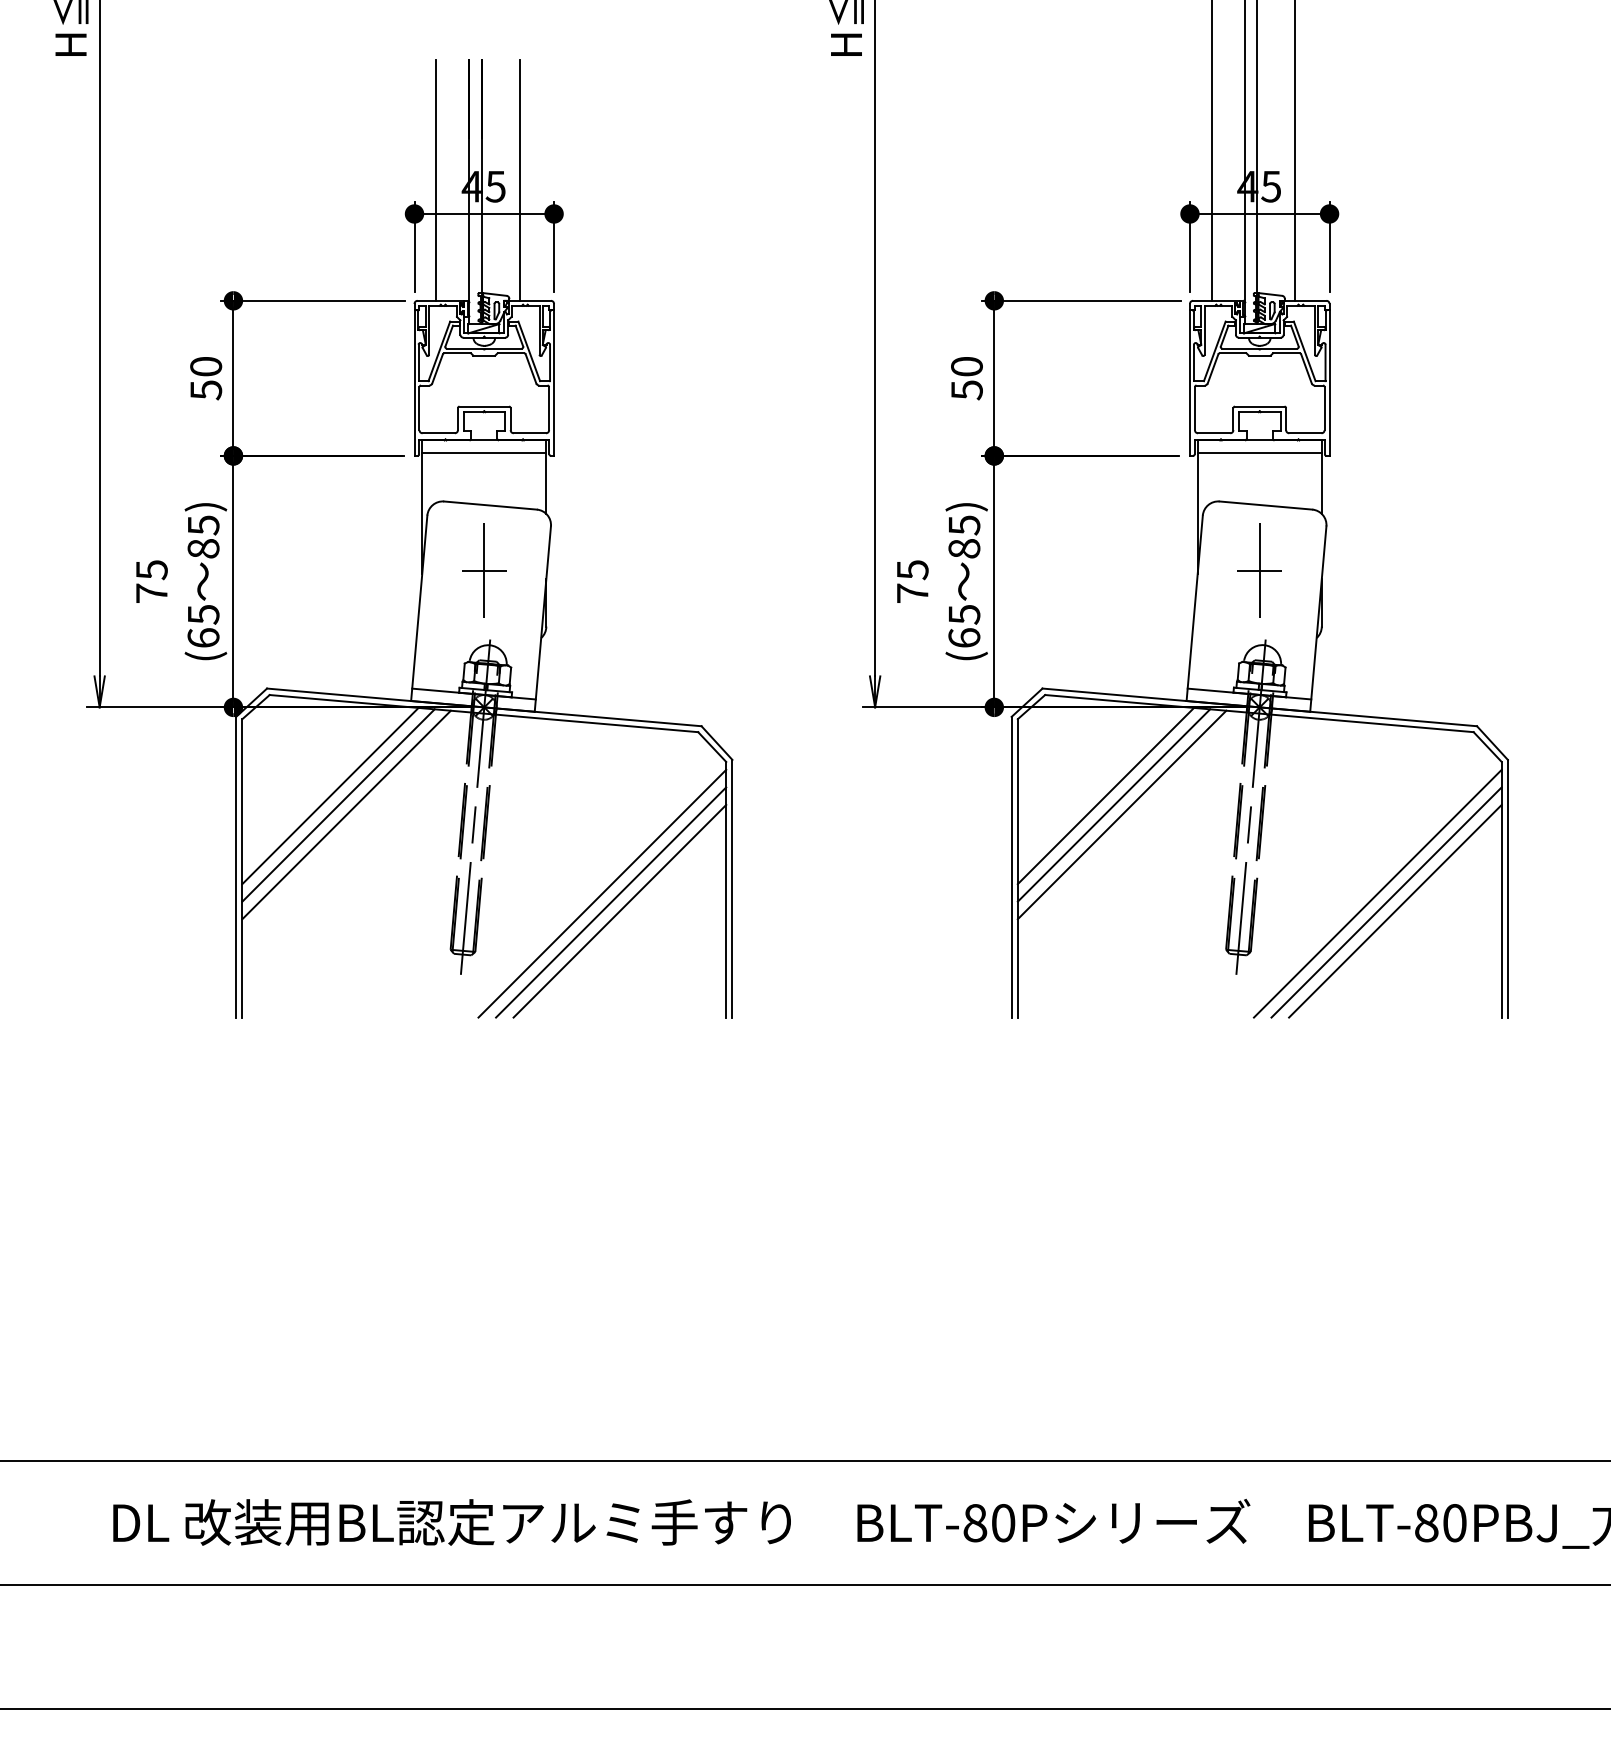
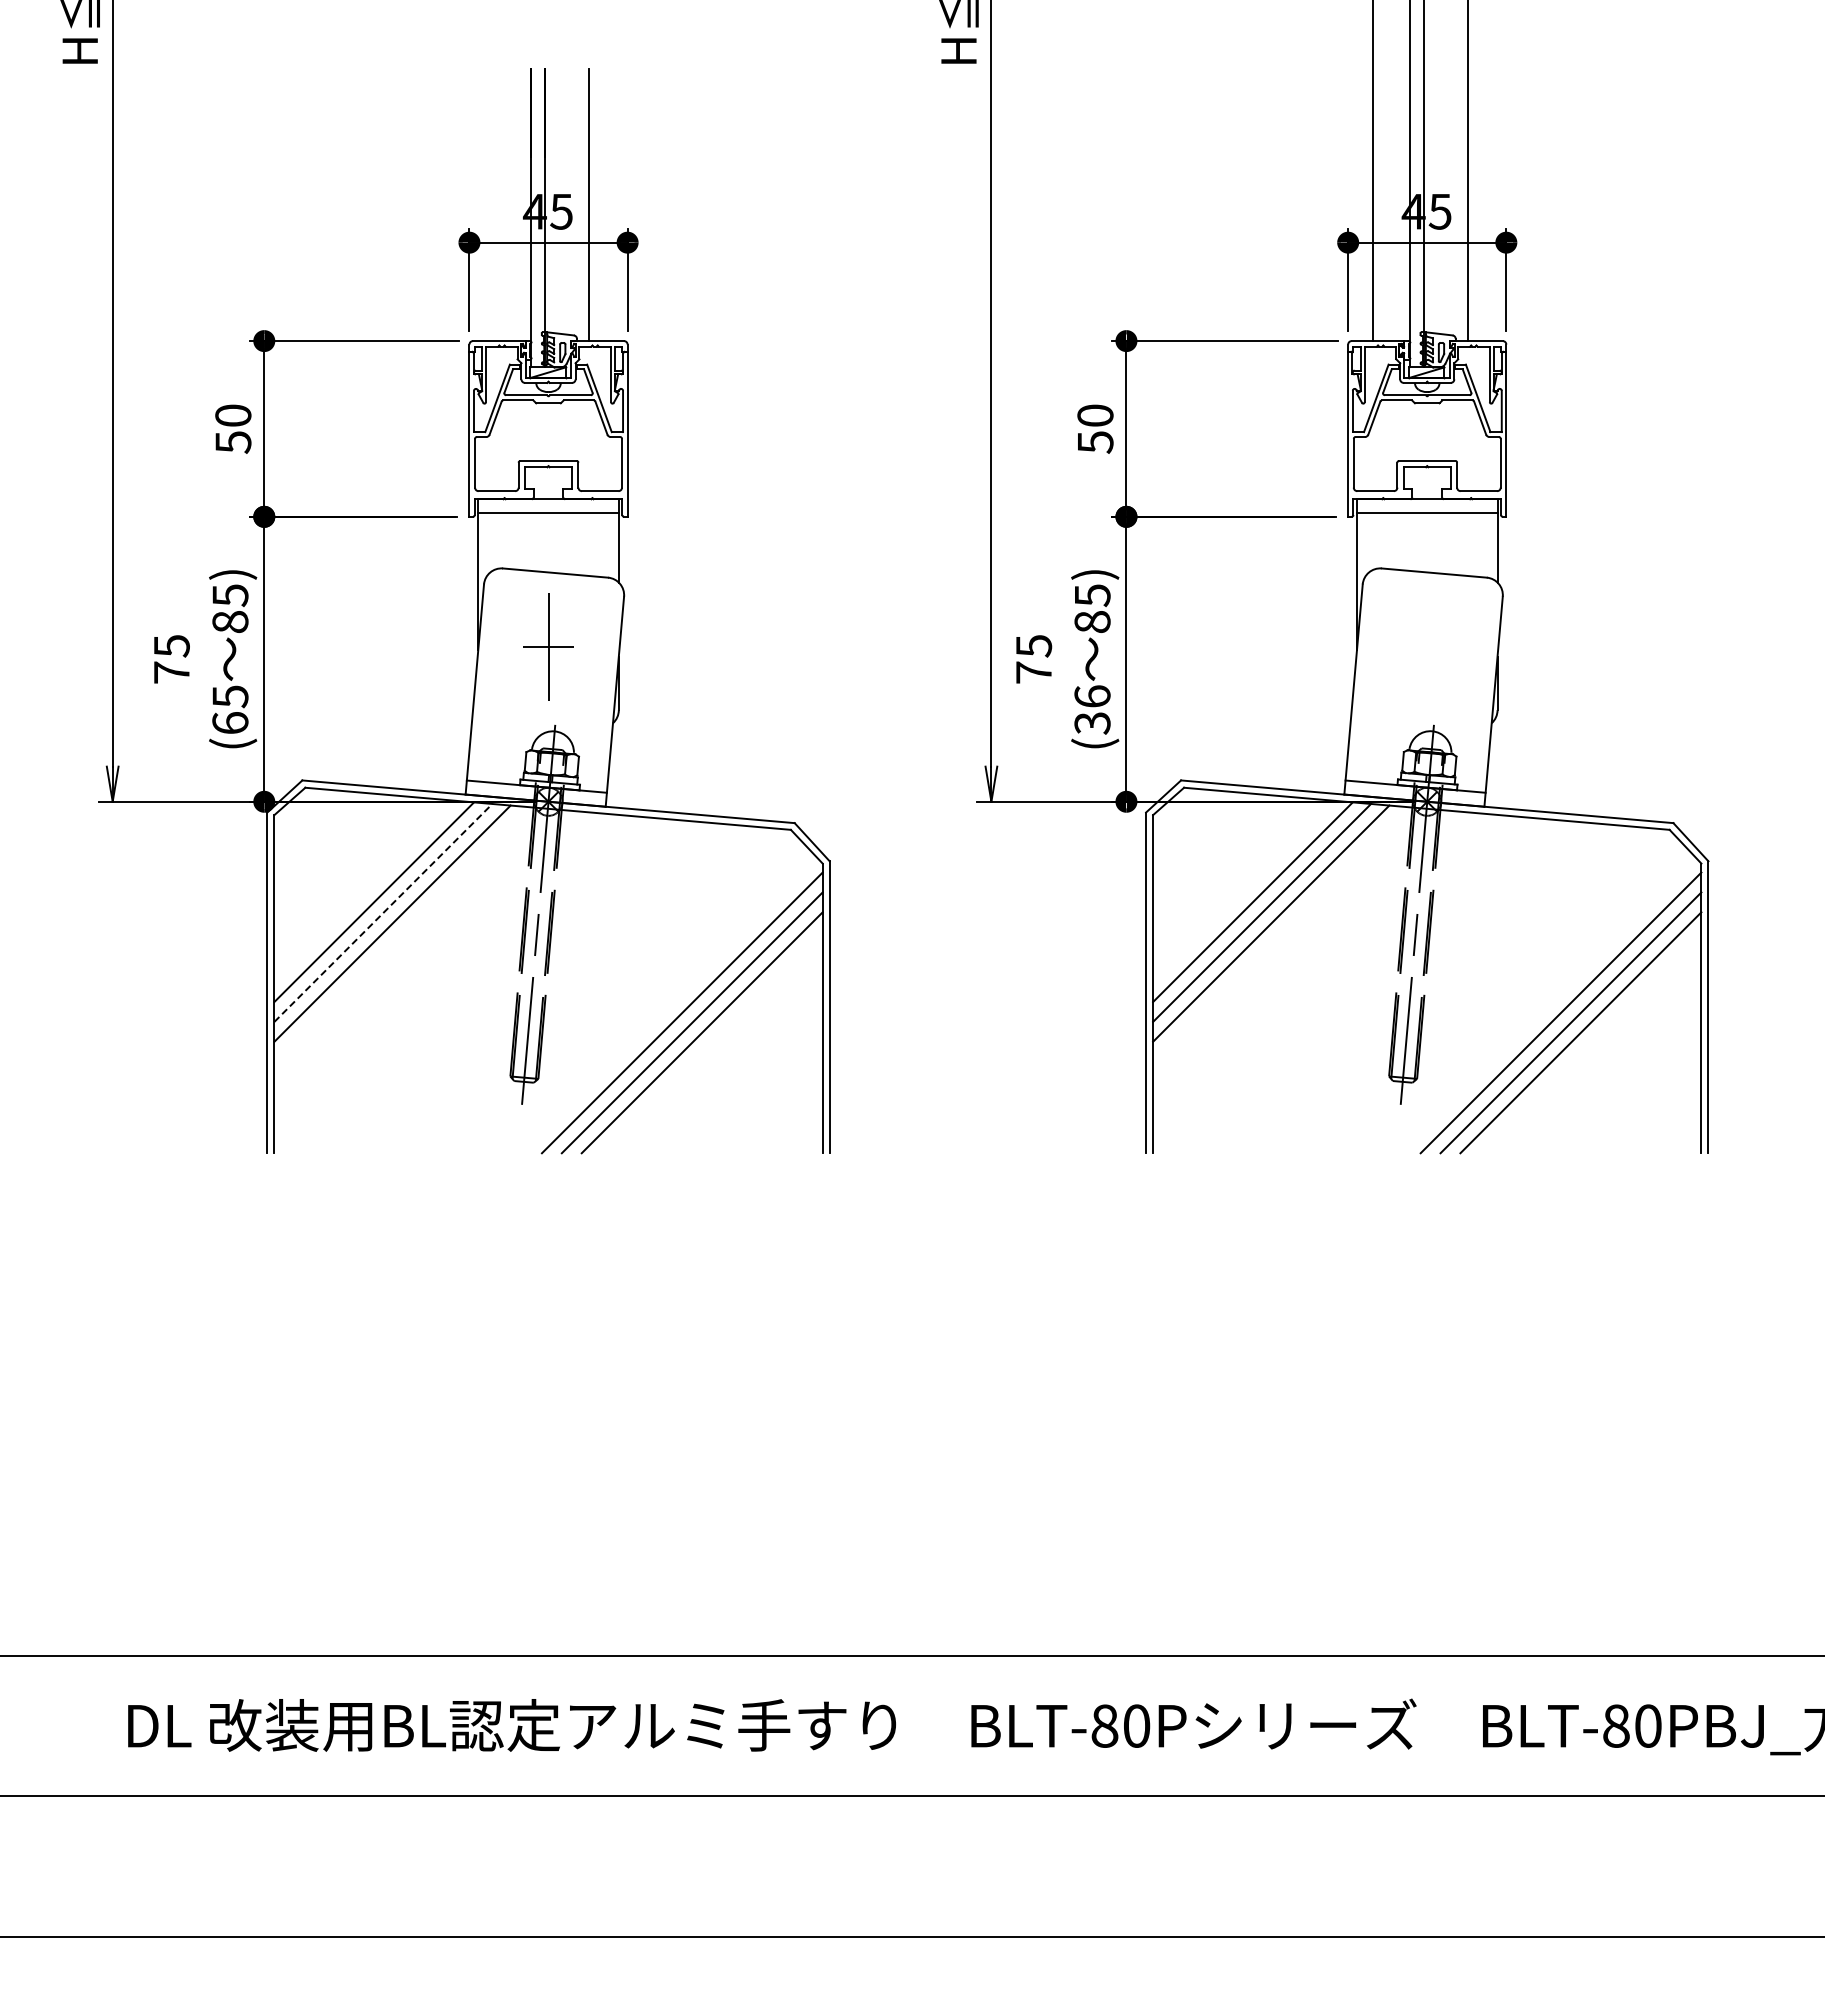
line: (436, 180) -> (494, 204), removed
part: (1259, 570) -> (1427, 646), removed
text: (964, 625) -> (1092, 709), (65 -> (36
line: (338, 805) -> (383, 912), solid -> dashed

